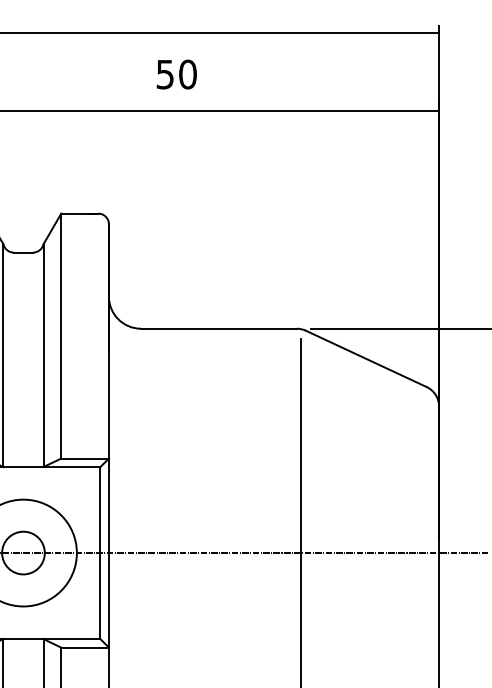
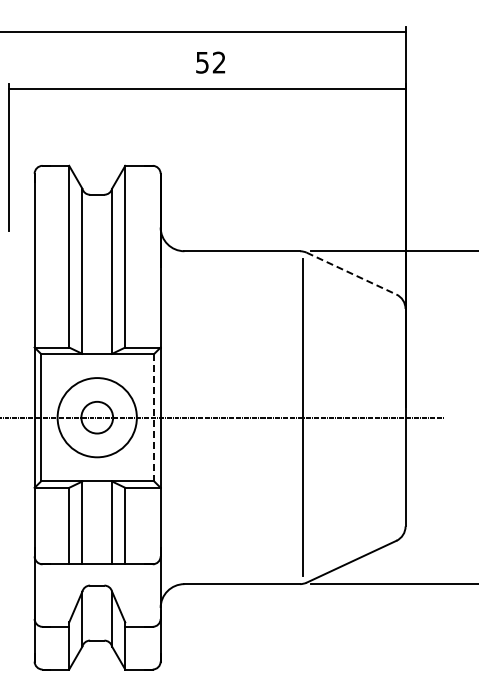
text: (186, 74) -> (218, 62), 50 -> 52
line: (367, 358) -> (352, 273), solid -> dashed
line: (100, 552) -> (154, 417), solid -> dashed

